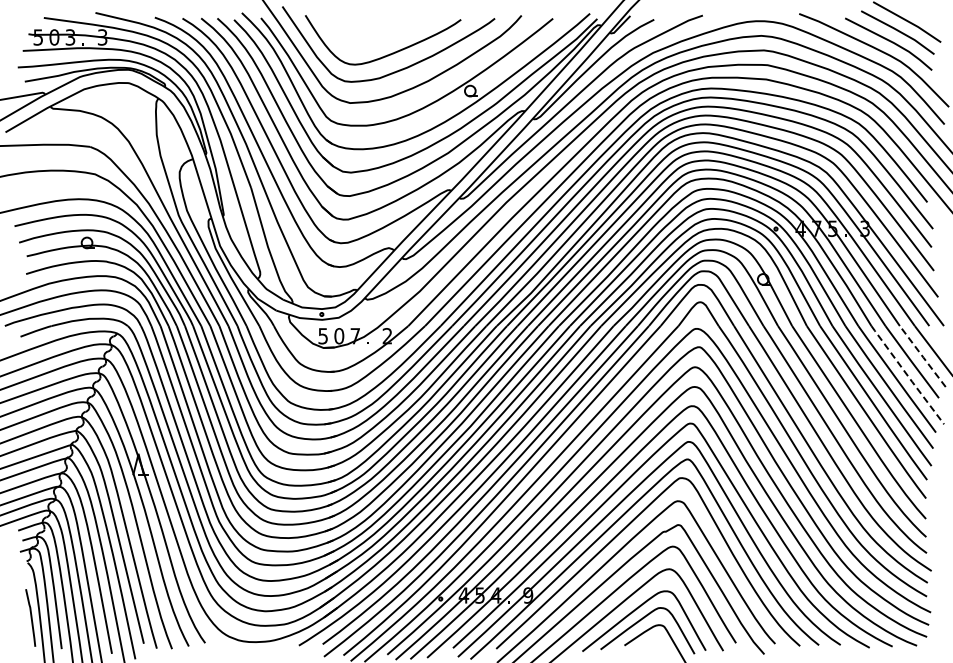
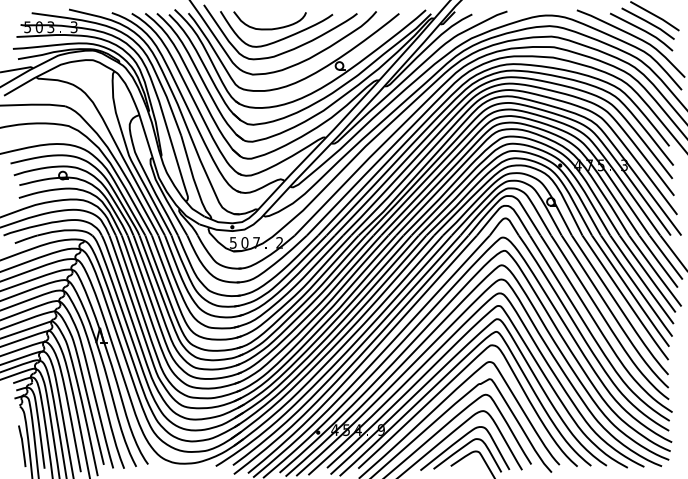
curve: (373, 39) -> (269, 28), added
line: (922, 356) -> (665, 257), dashed -> solid
line: (907, 375) -> (655, 271), dashed -> solid

